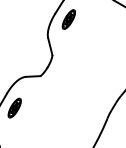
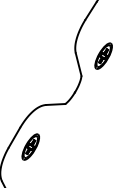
part: (68, 19) -> (103, 56), moved

